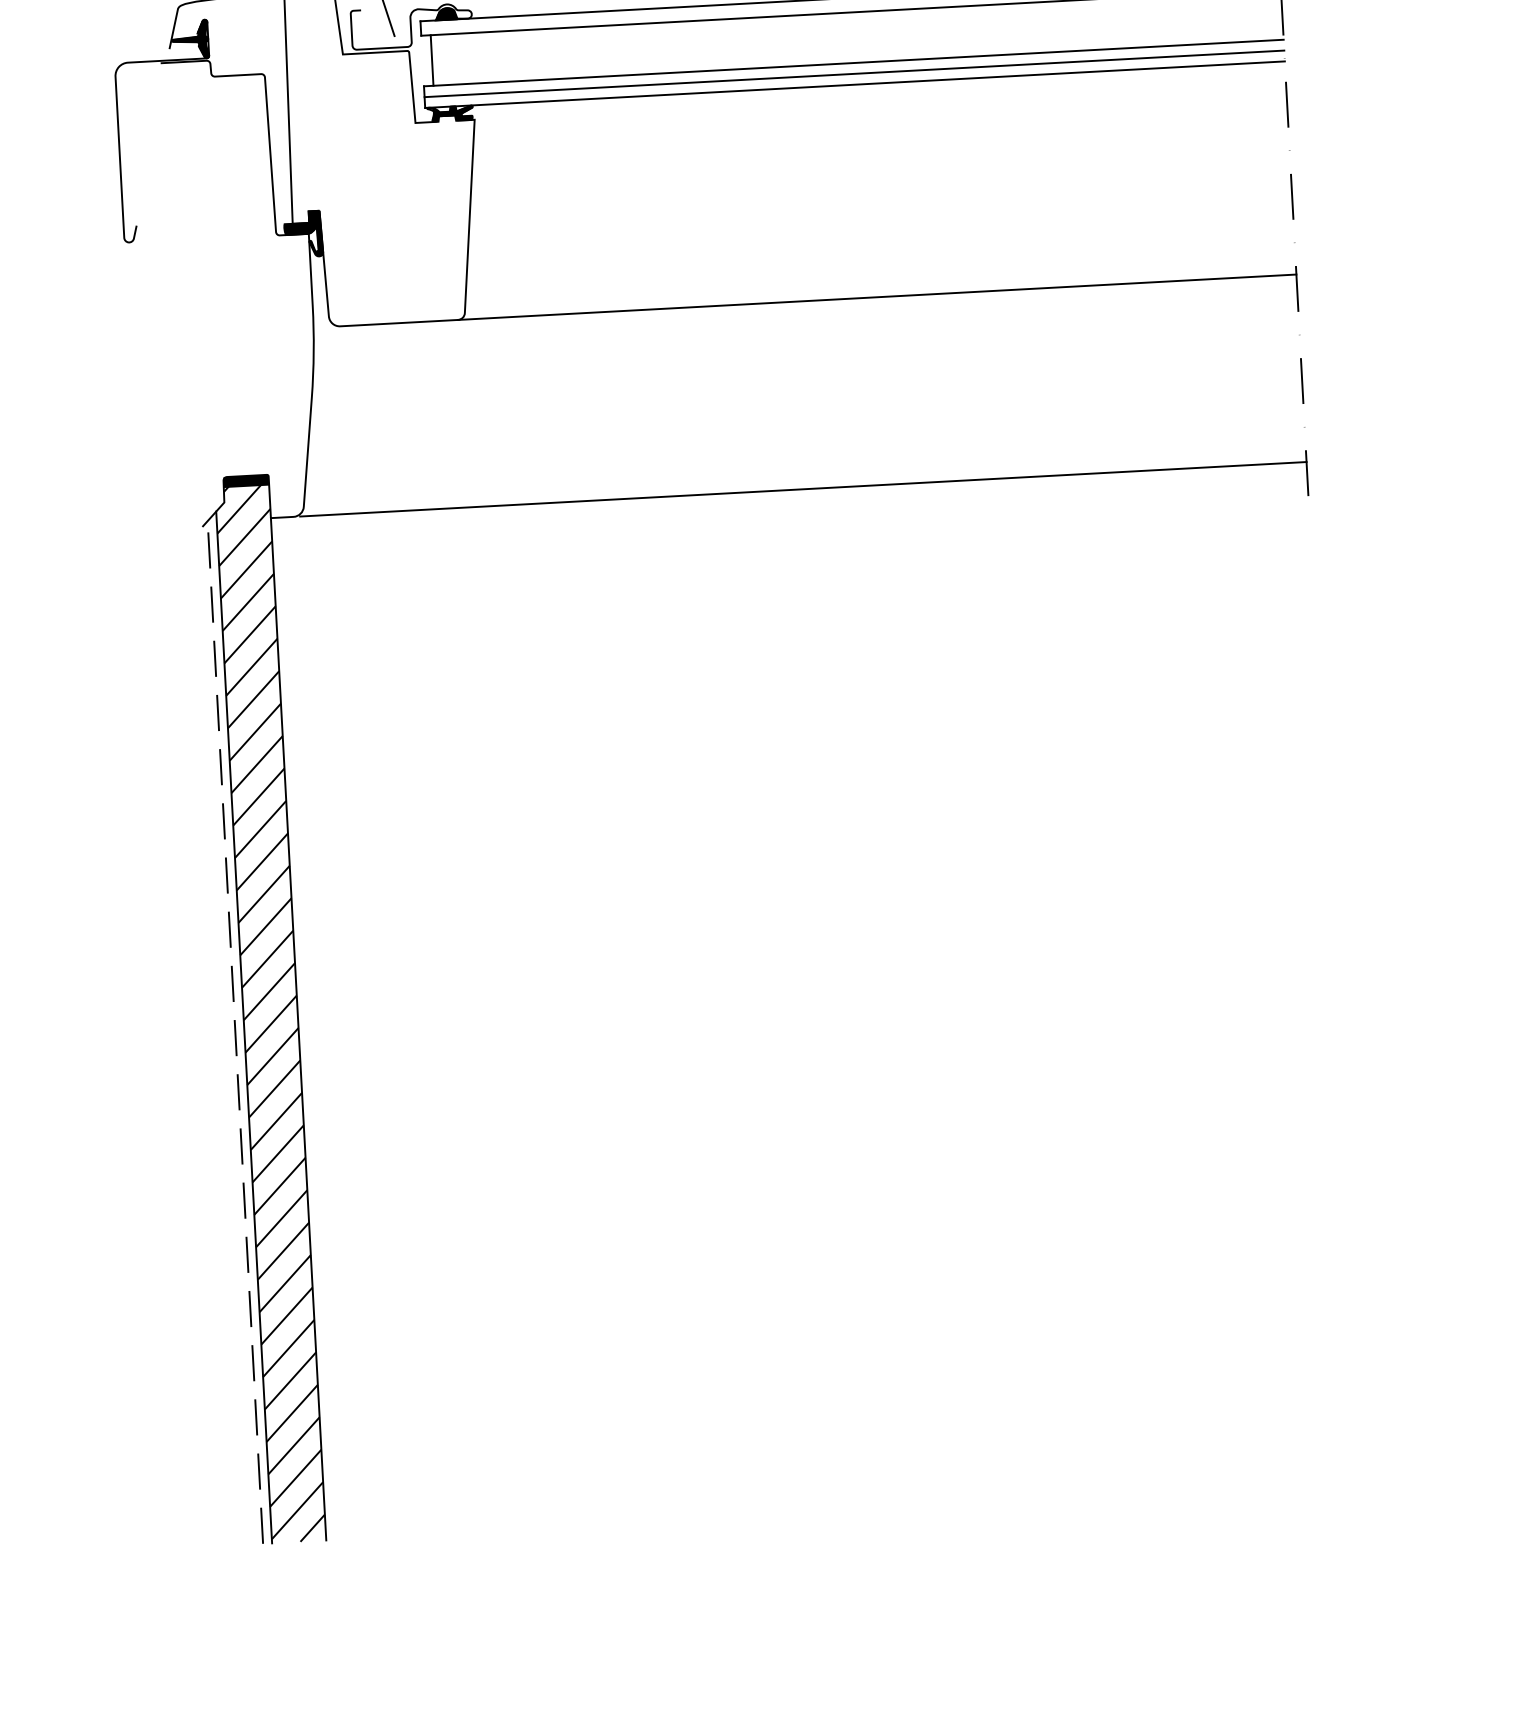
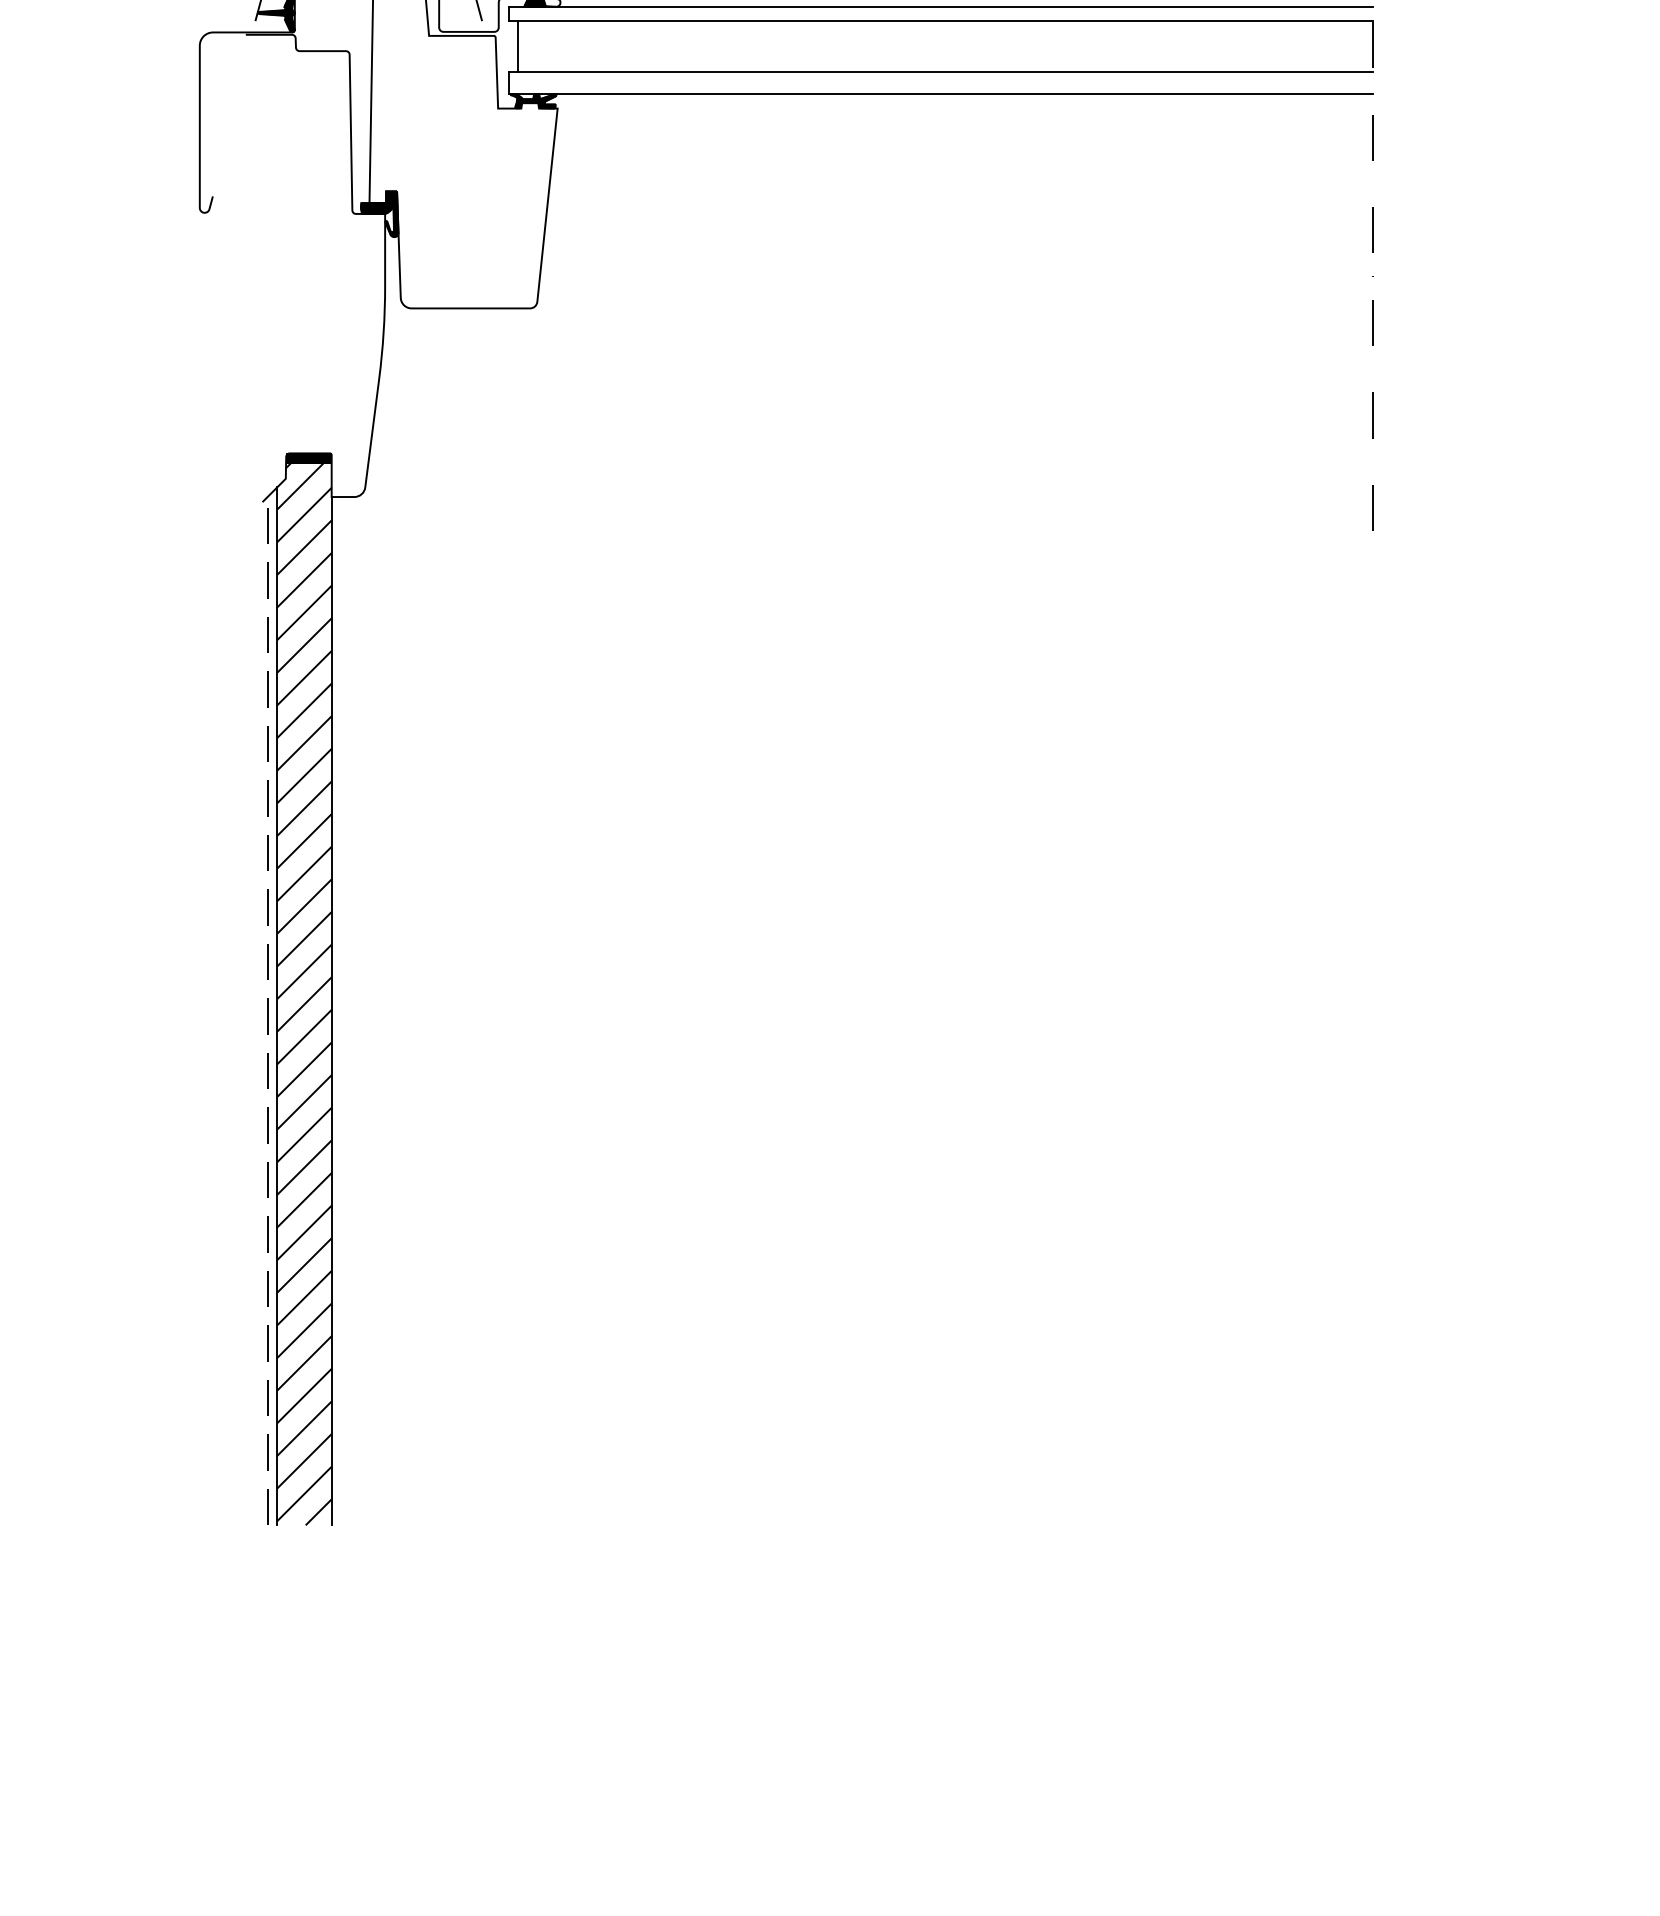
line: (853, 74) -> (940, 83), removed
line: (876, 297) -> (951, 308), removed
line: (803, 489) -> (867, 497), removed

